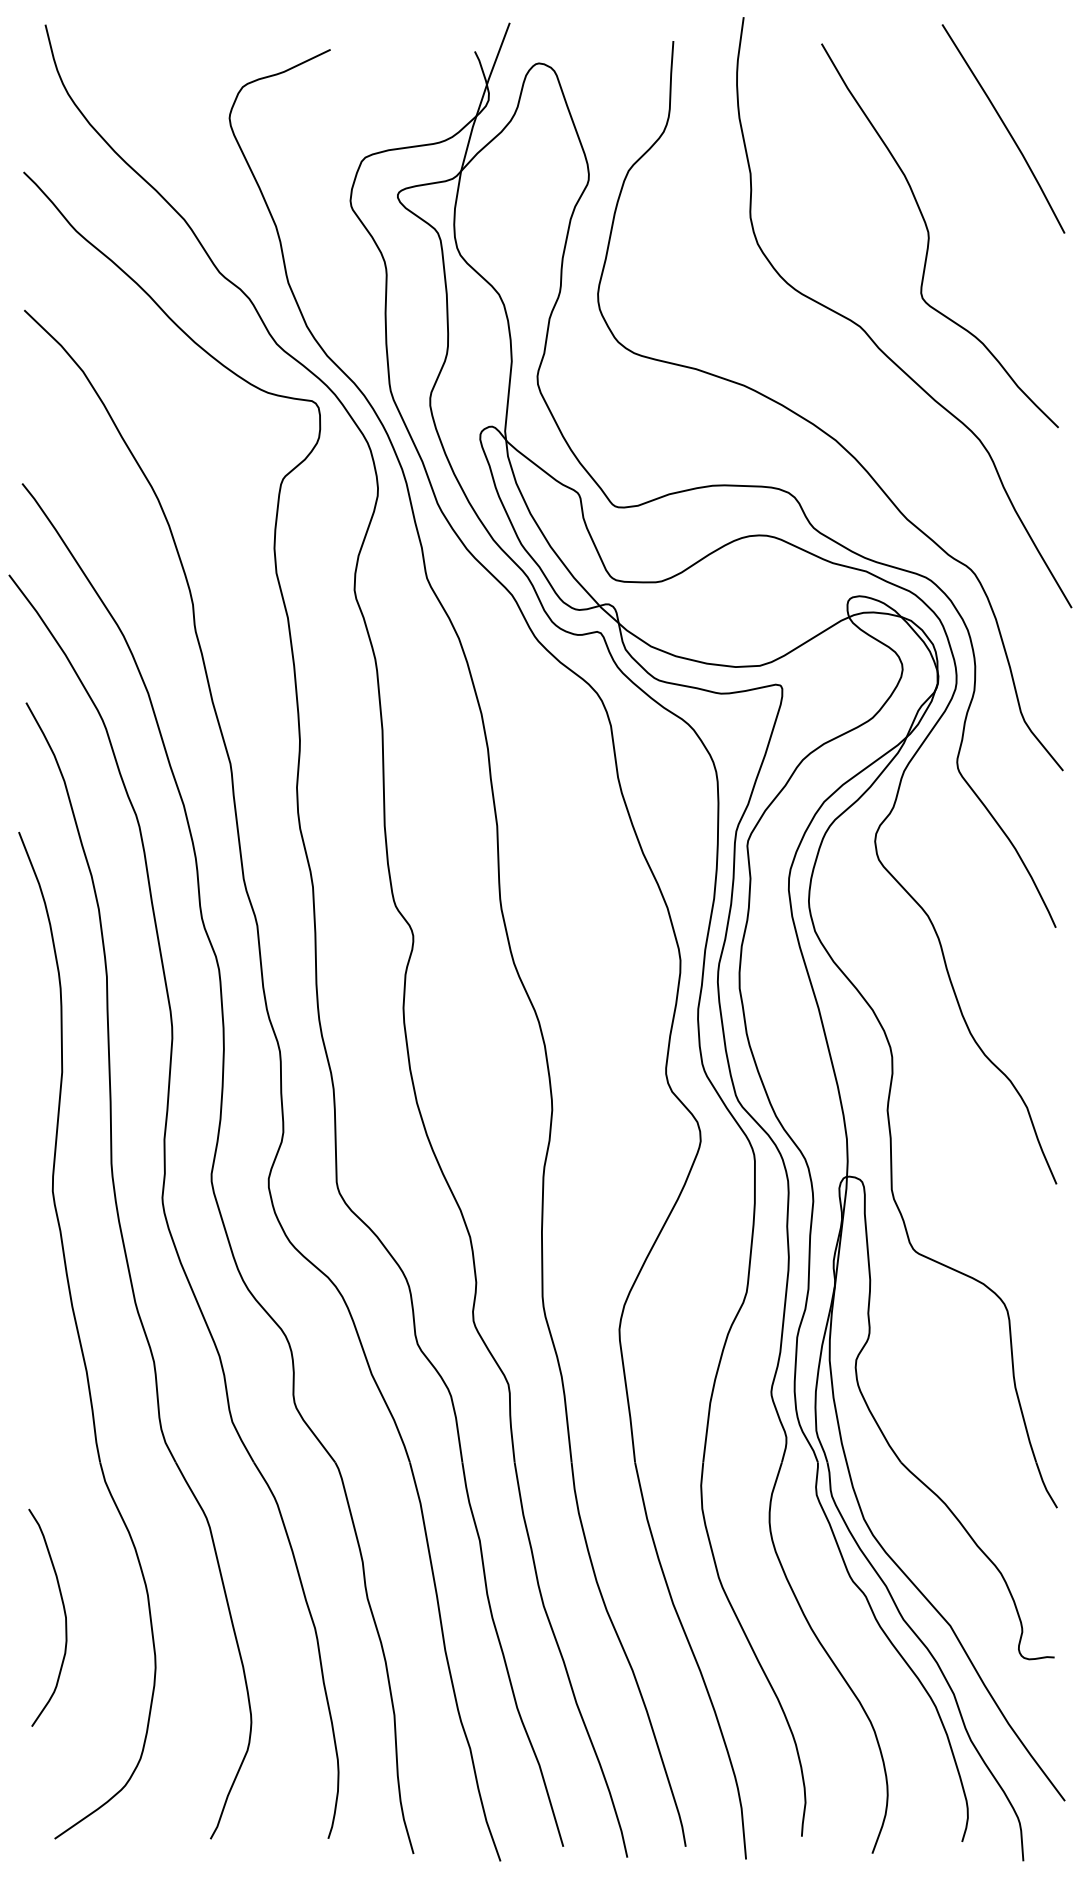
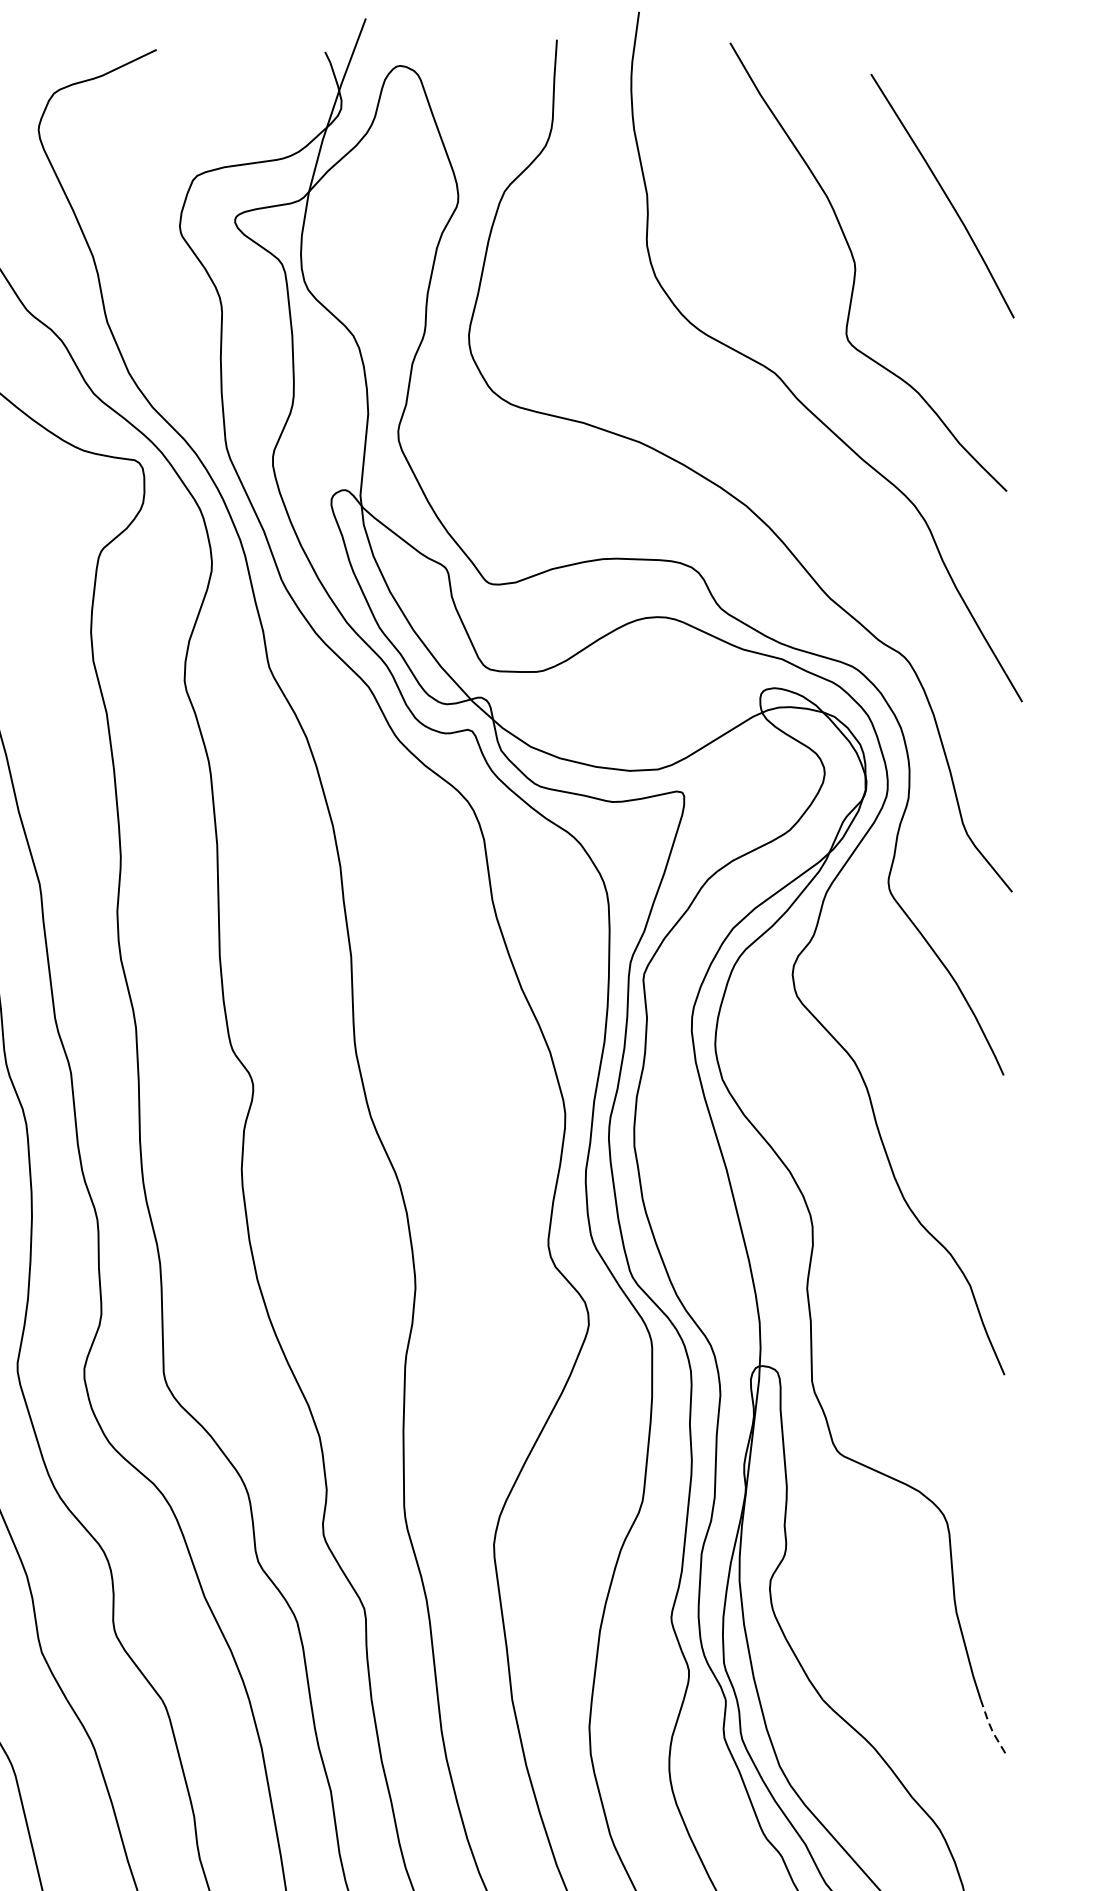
curve: (1005, 128) -> (944, 195), moved
line: (1044, 1486) -> (990, 1728), solid -> dashed

